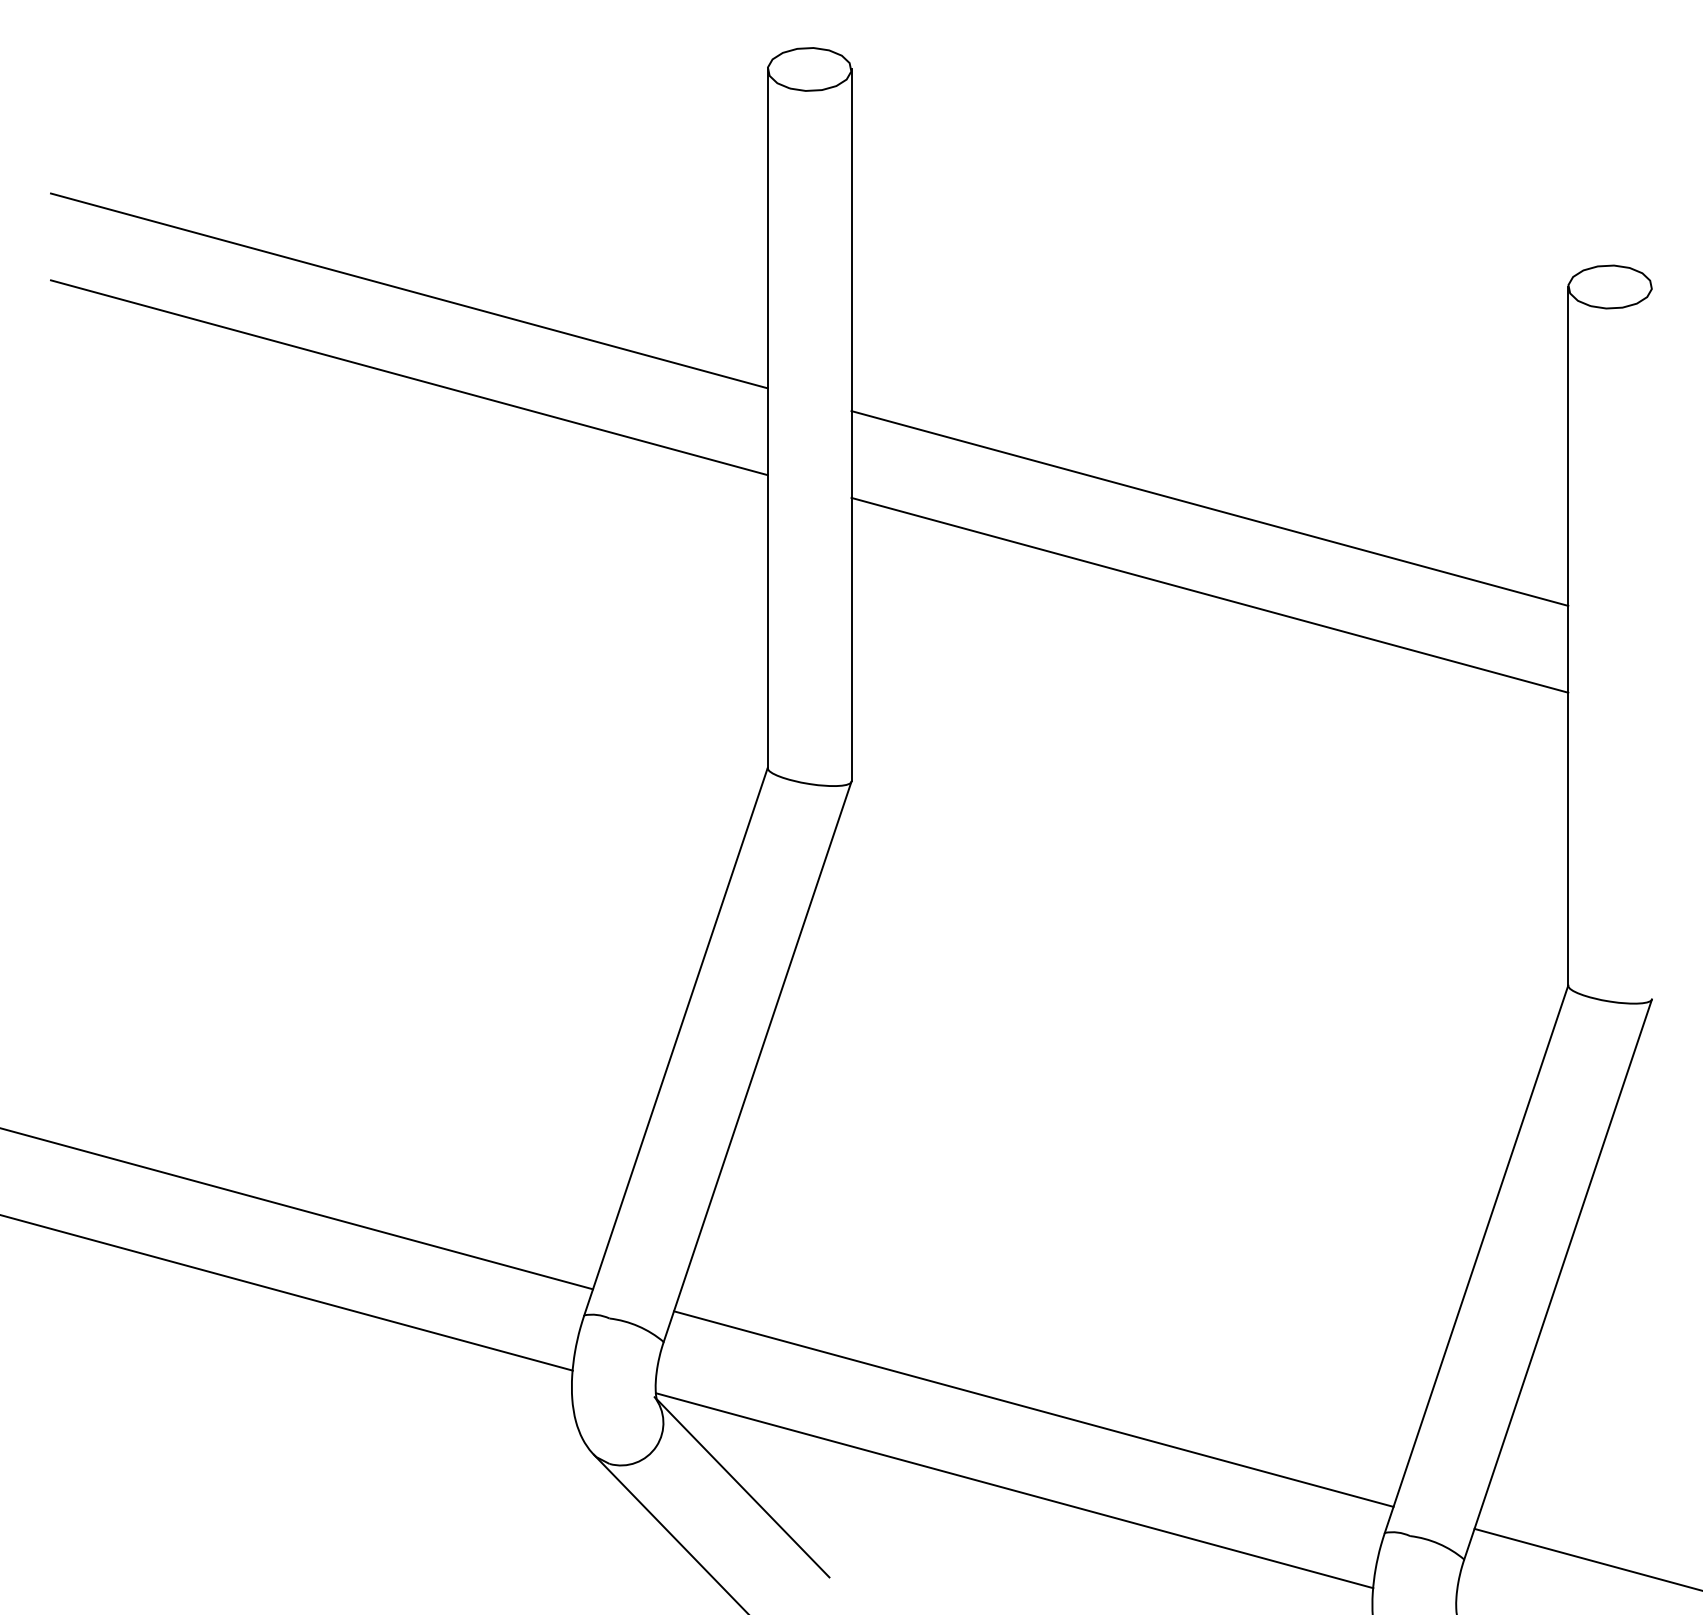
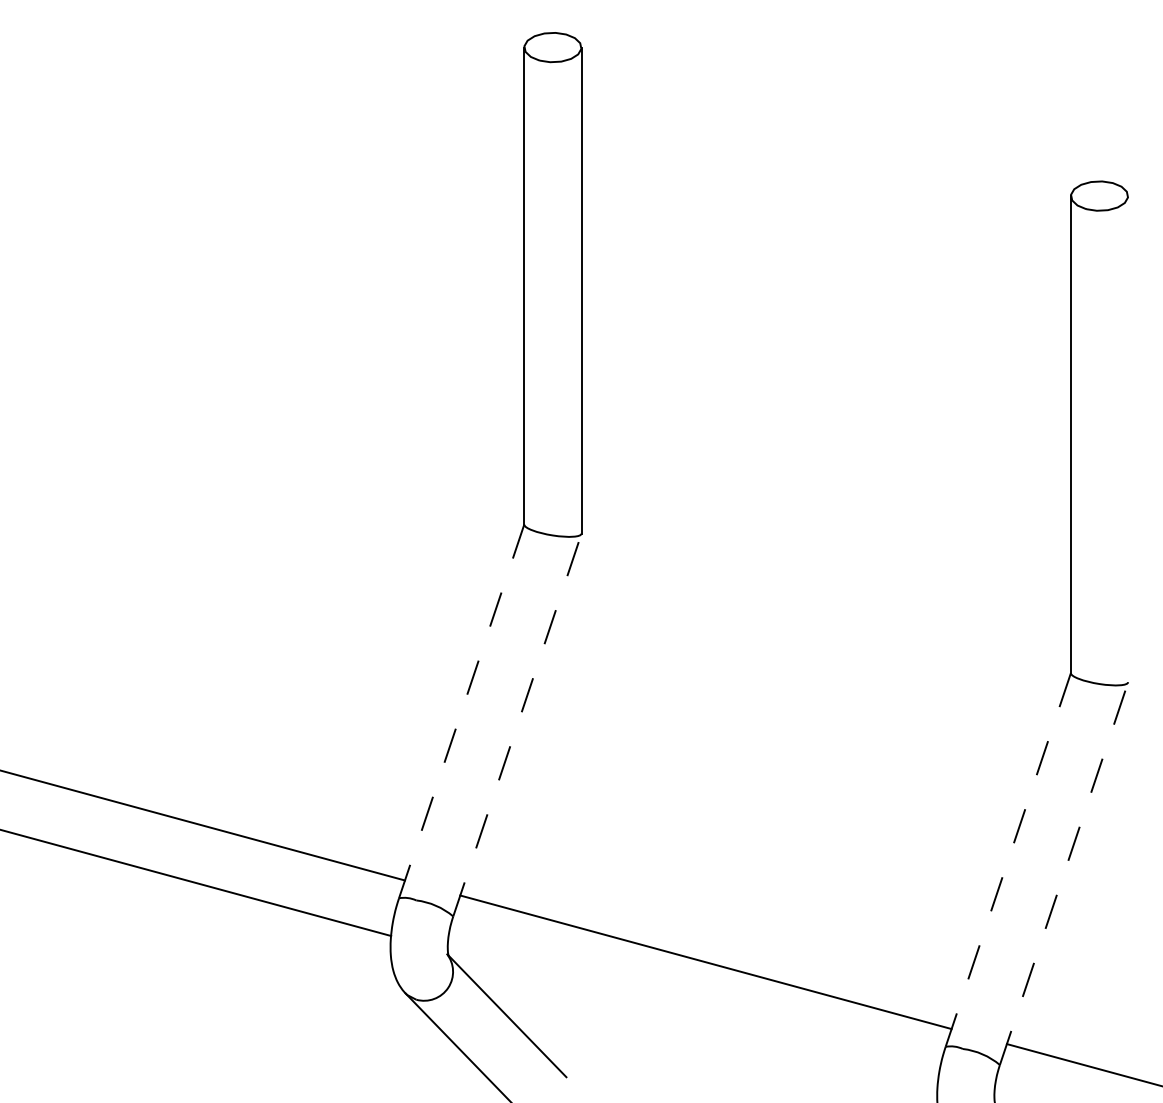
line: (409, 290) -> (279, 198), removed
line: (409, 376) -> (279, 257), removed
line: (1208, 507) -> (825, 346), removed
line: (1208, 595) -> (825, 406), removed
line: (675, 1041) -> (461, 711), solid -> dashed
line: (757, 1062) -> (517, 725), solid -> dashed
line: (1476, 1260) -> (1008, 860), solid -> dashed
line: (1557, 1279) -> (1063, 873), solid -> dashed
line: (1014, 1489) -> (692, 1017), removed

